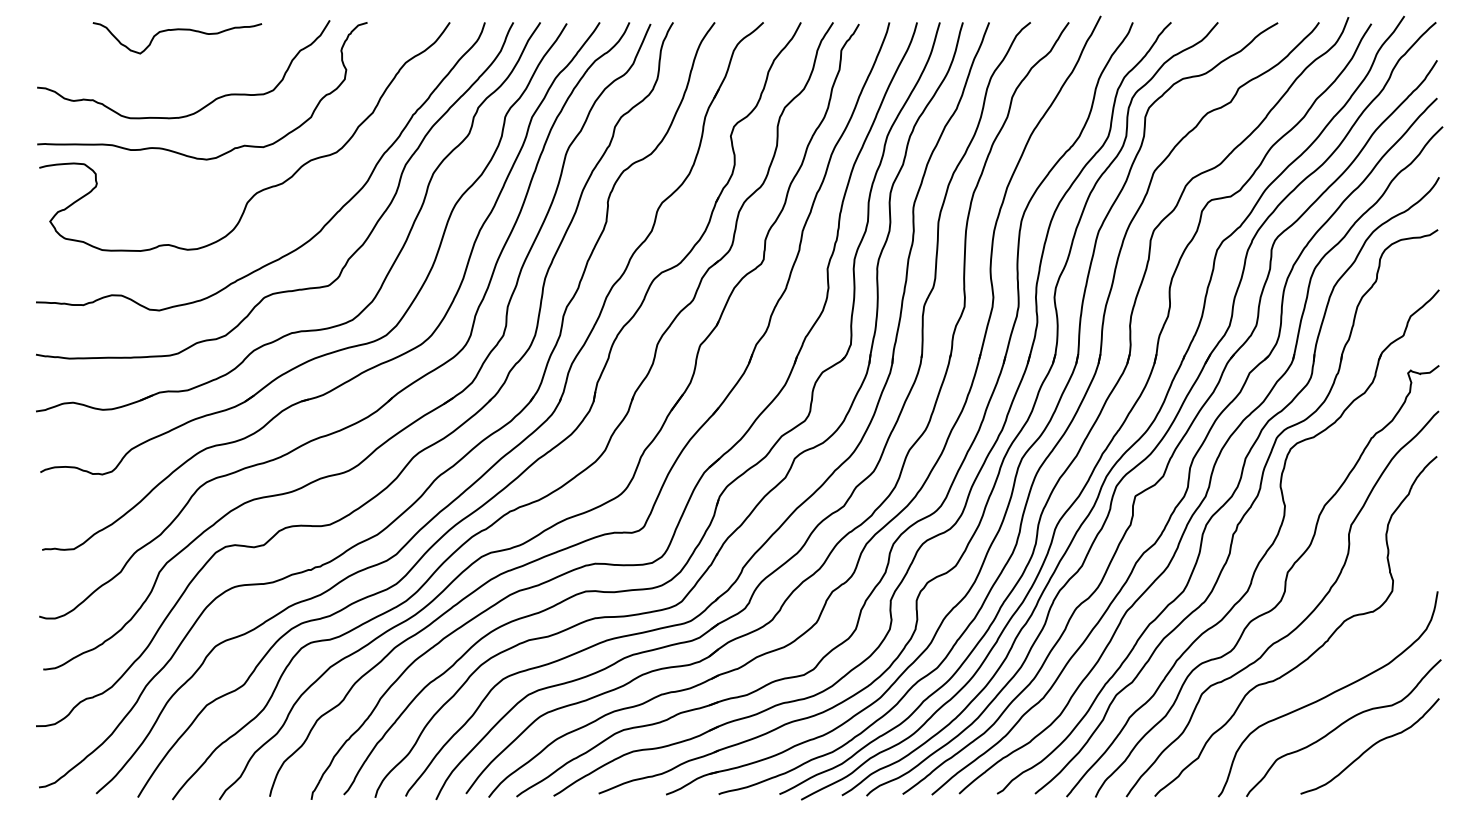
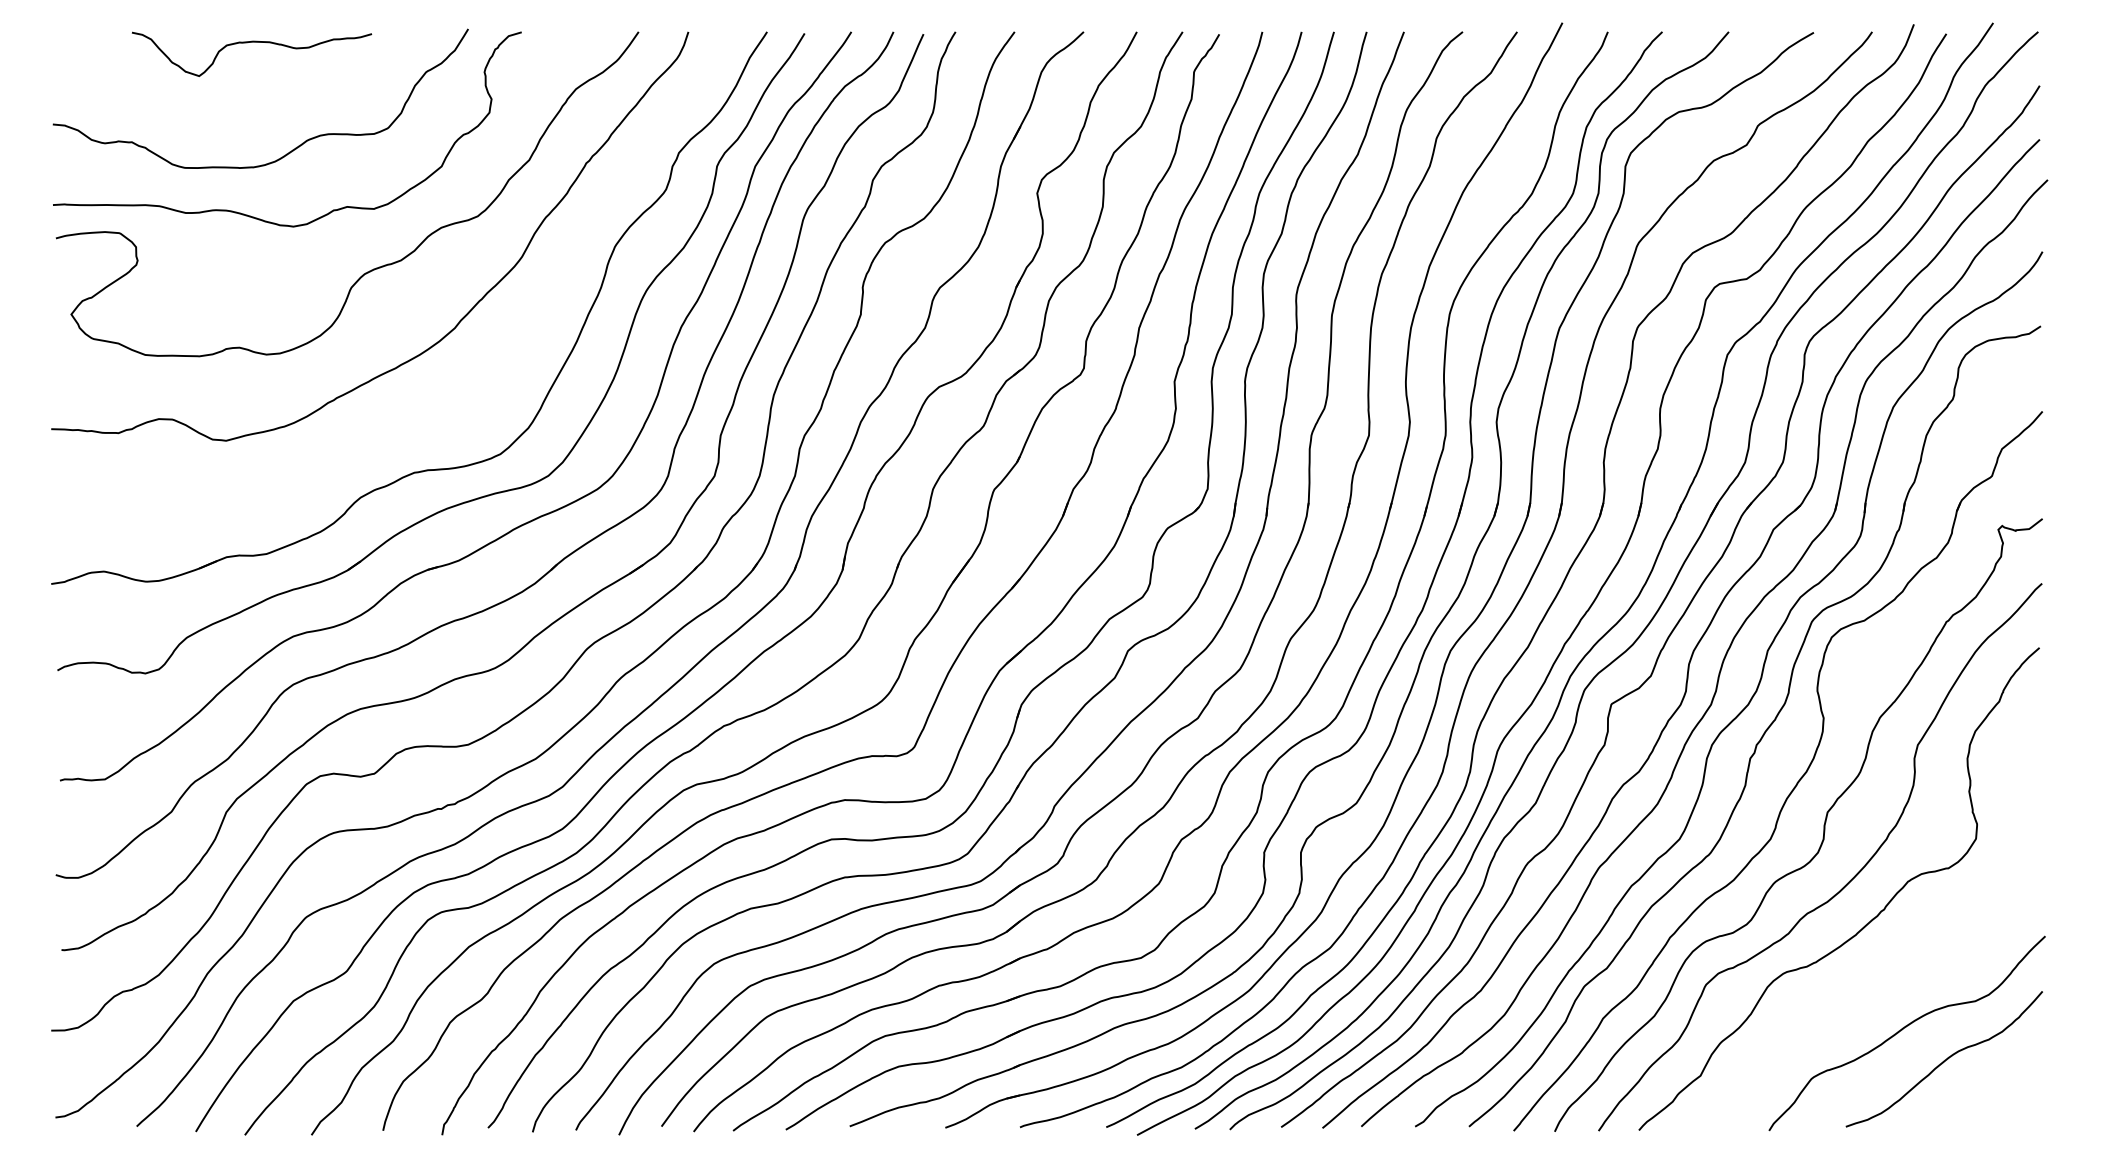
curve: (351, 254) -> (498, 361), removed
curve: (1327, 694) -> (1884, 985), removed

